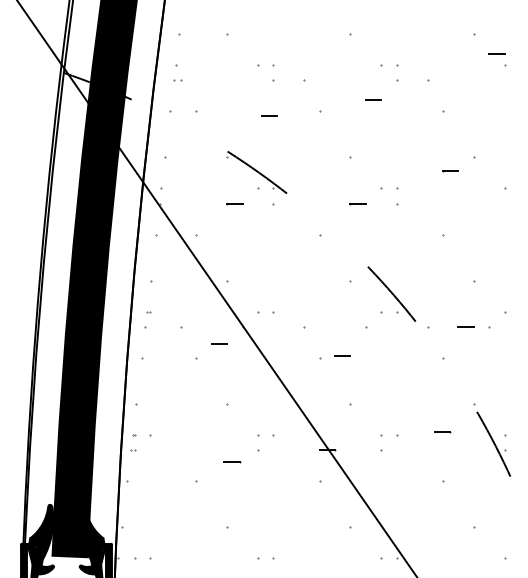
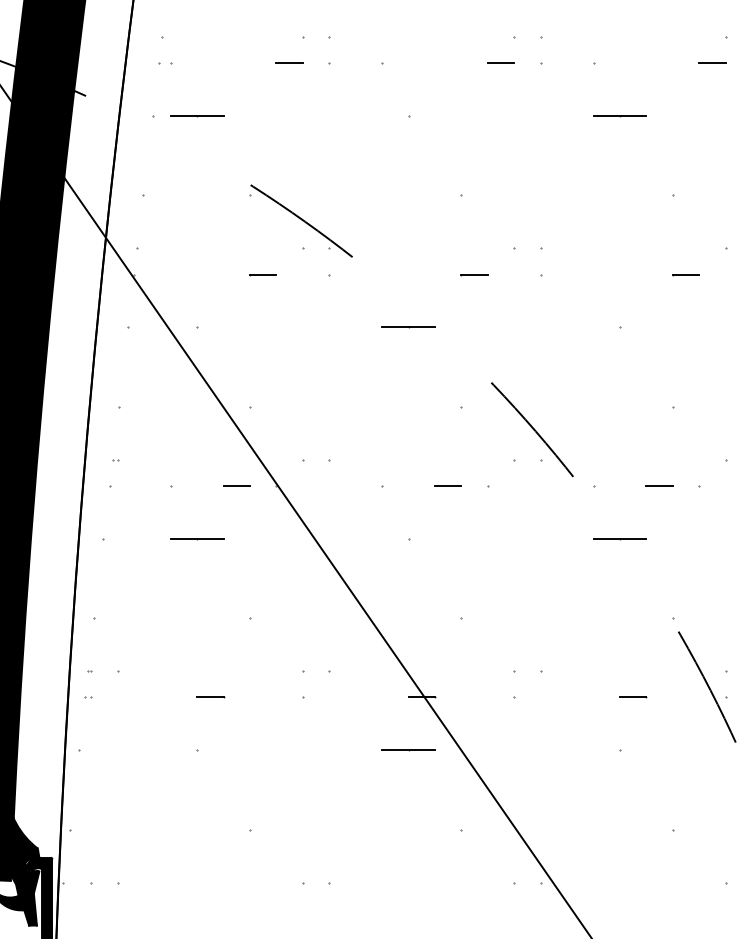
line: (496, 53) -> (711, 61), moved
line: (373, 99) -> (500, 61), moved
line: (195, 111) -> (195, 116), added
line: (442, 111) -> (619, 116), added
line: (269, 115) -> (289, 61), moved
line: (450, 171) -> (686, 275), moved
line: (319, 234) -> (408, 327), added
line: (219, 343) -> (236, 485), moved
line: (342, 355) -> (447, 485), moved
line: (195, 357) -> (195, 538), added
line: (442, 357) -> (619, 538), added
line: (442, 432) -> (632, 697), moved
line: (232, 462) -> (211, 697), moved
line: (319, 481) -> (408, 751), added

